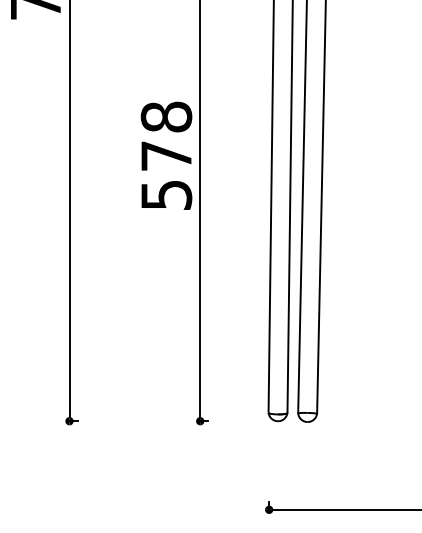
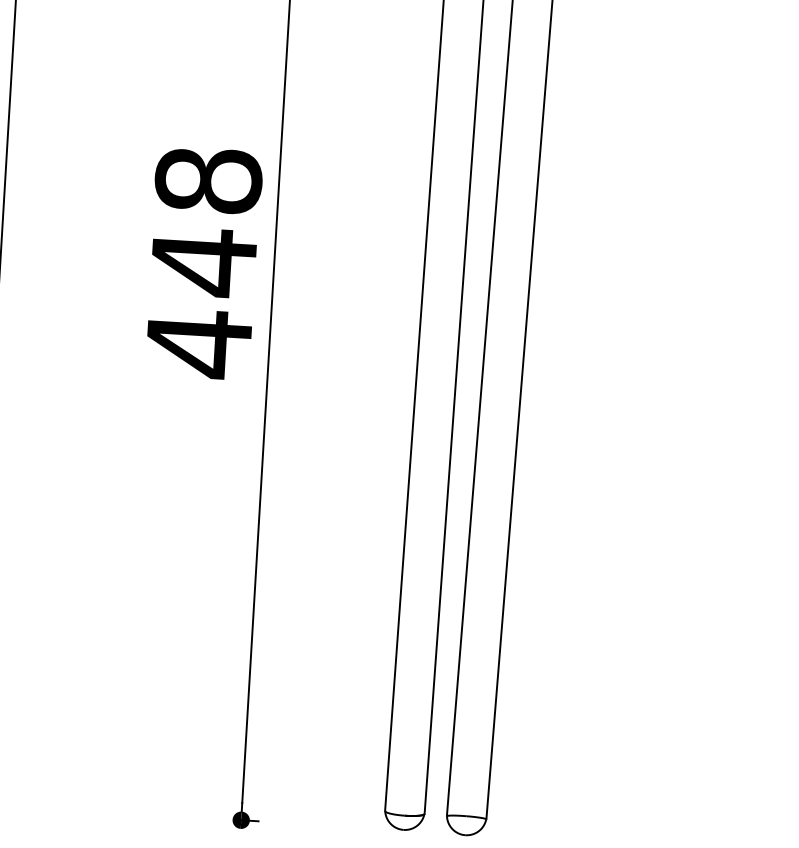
text: (166, 175) -> (201, 302), 578 -> 448

